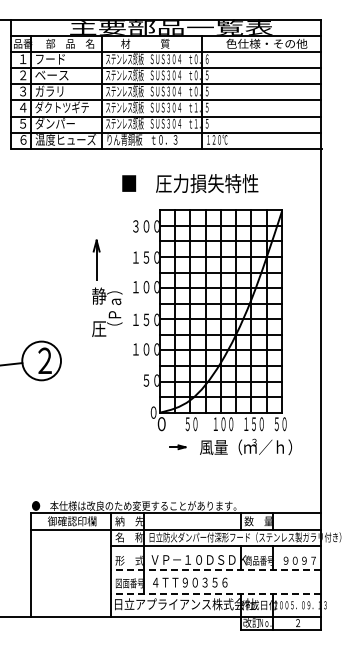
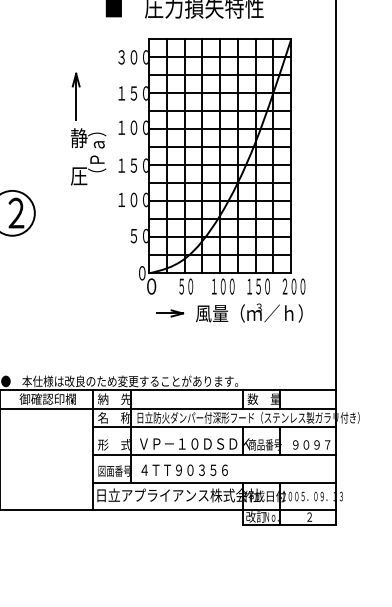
text: (284, 424) -> (293, 286), ５０ -> ２００
part: (177, 446) -> (169, 312), size x1.43
line: (216, 569) -> (215, 455), dashed -> solid
line: (216, 594) -> (215, 484), dashed -> solid

